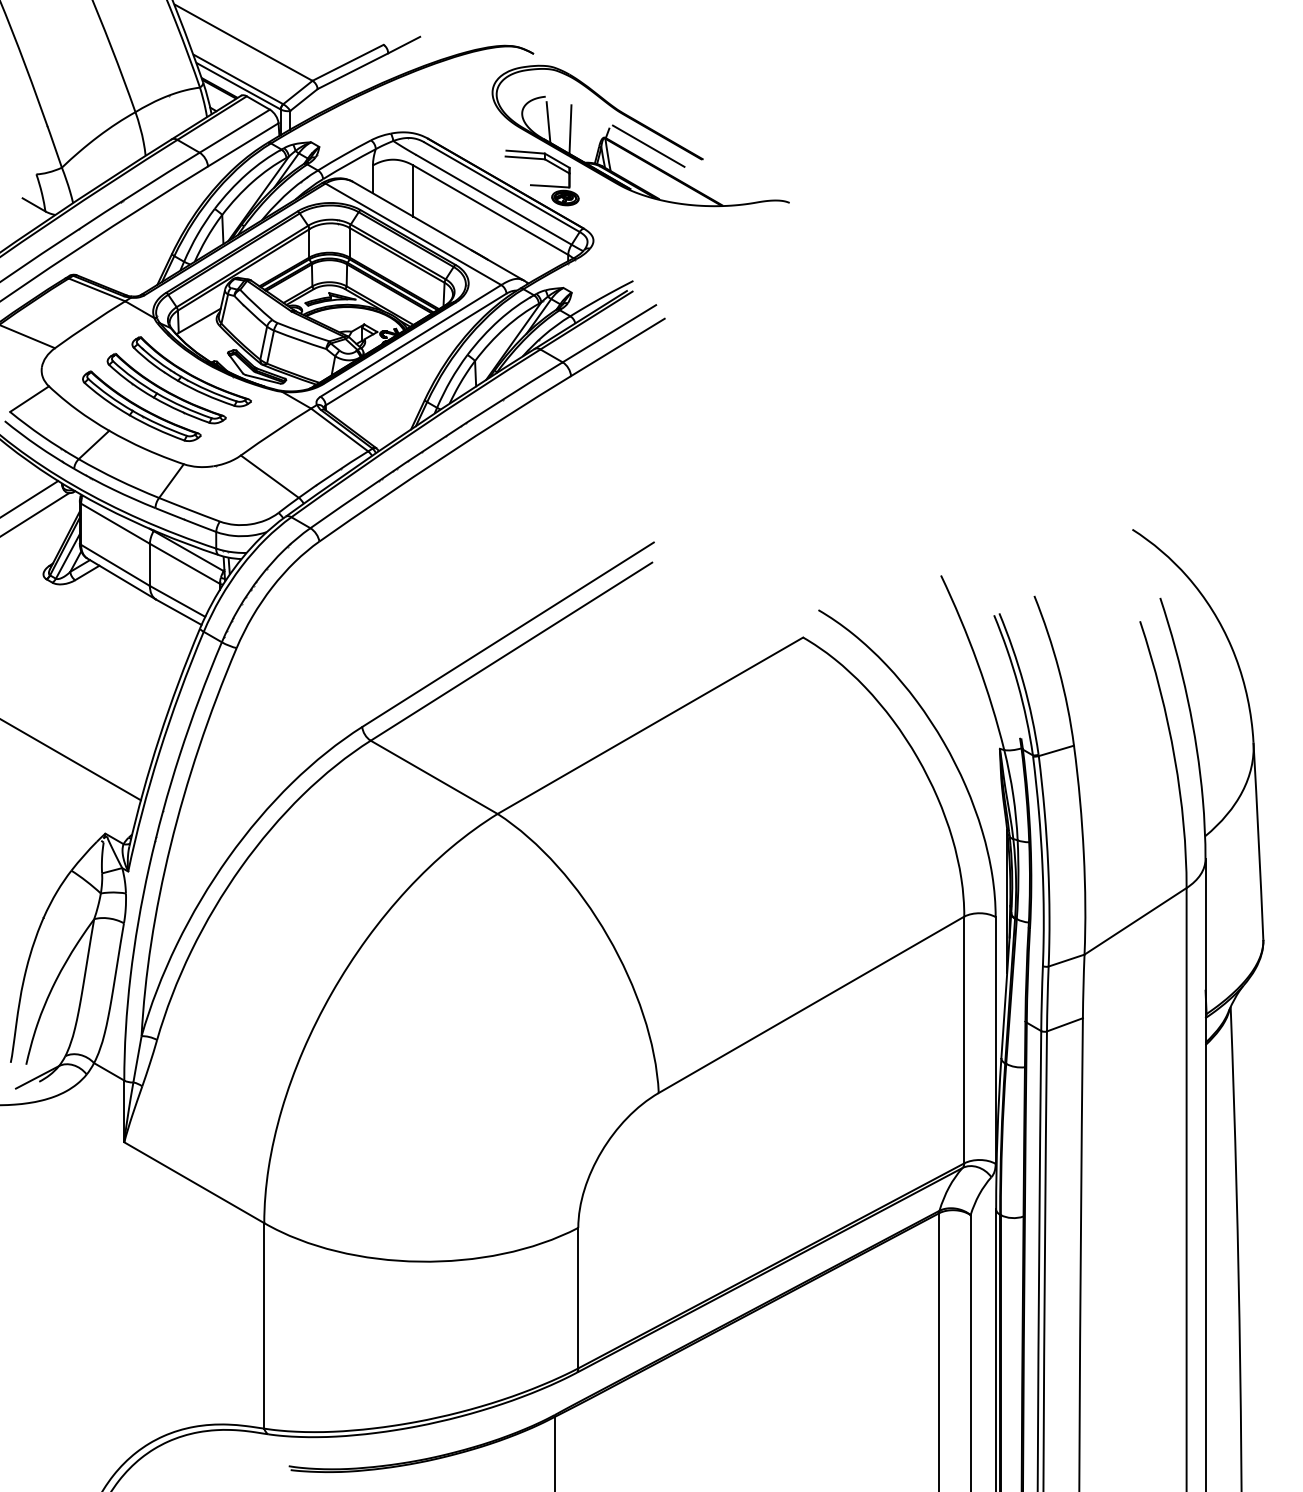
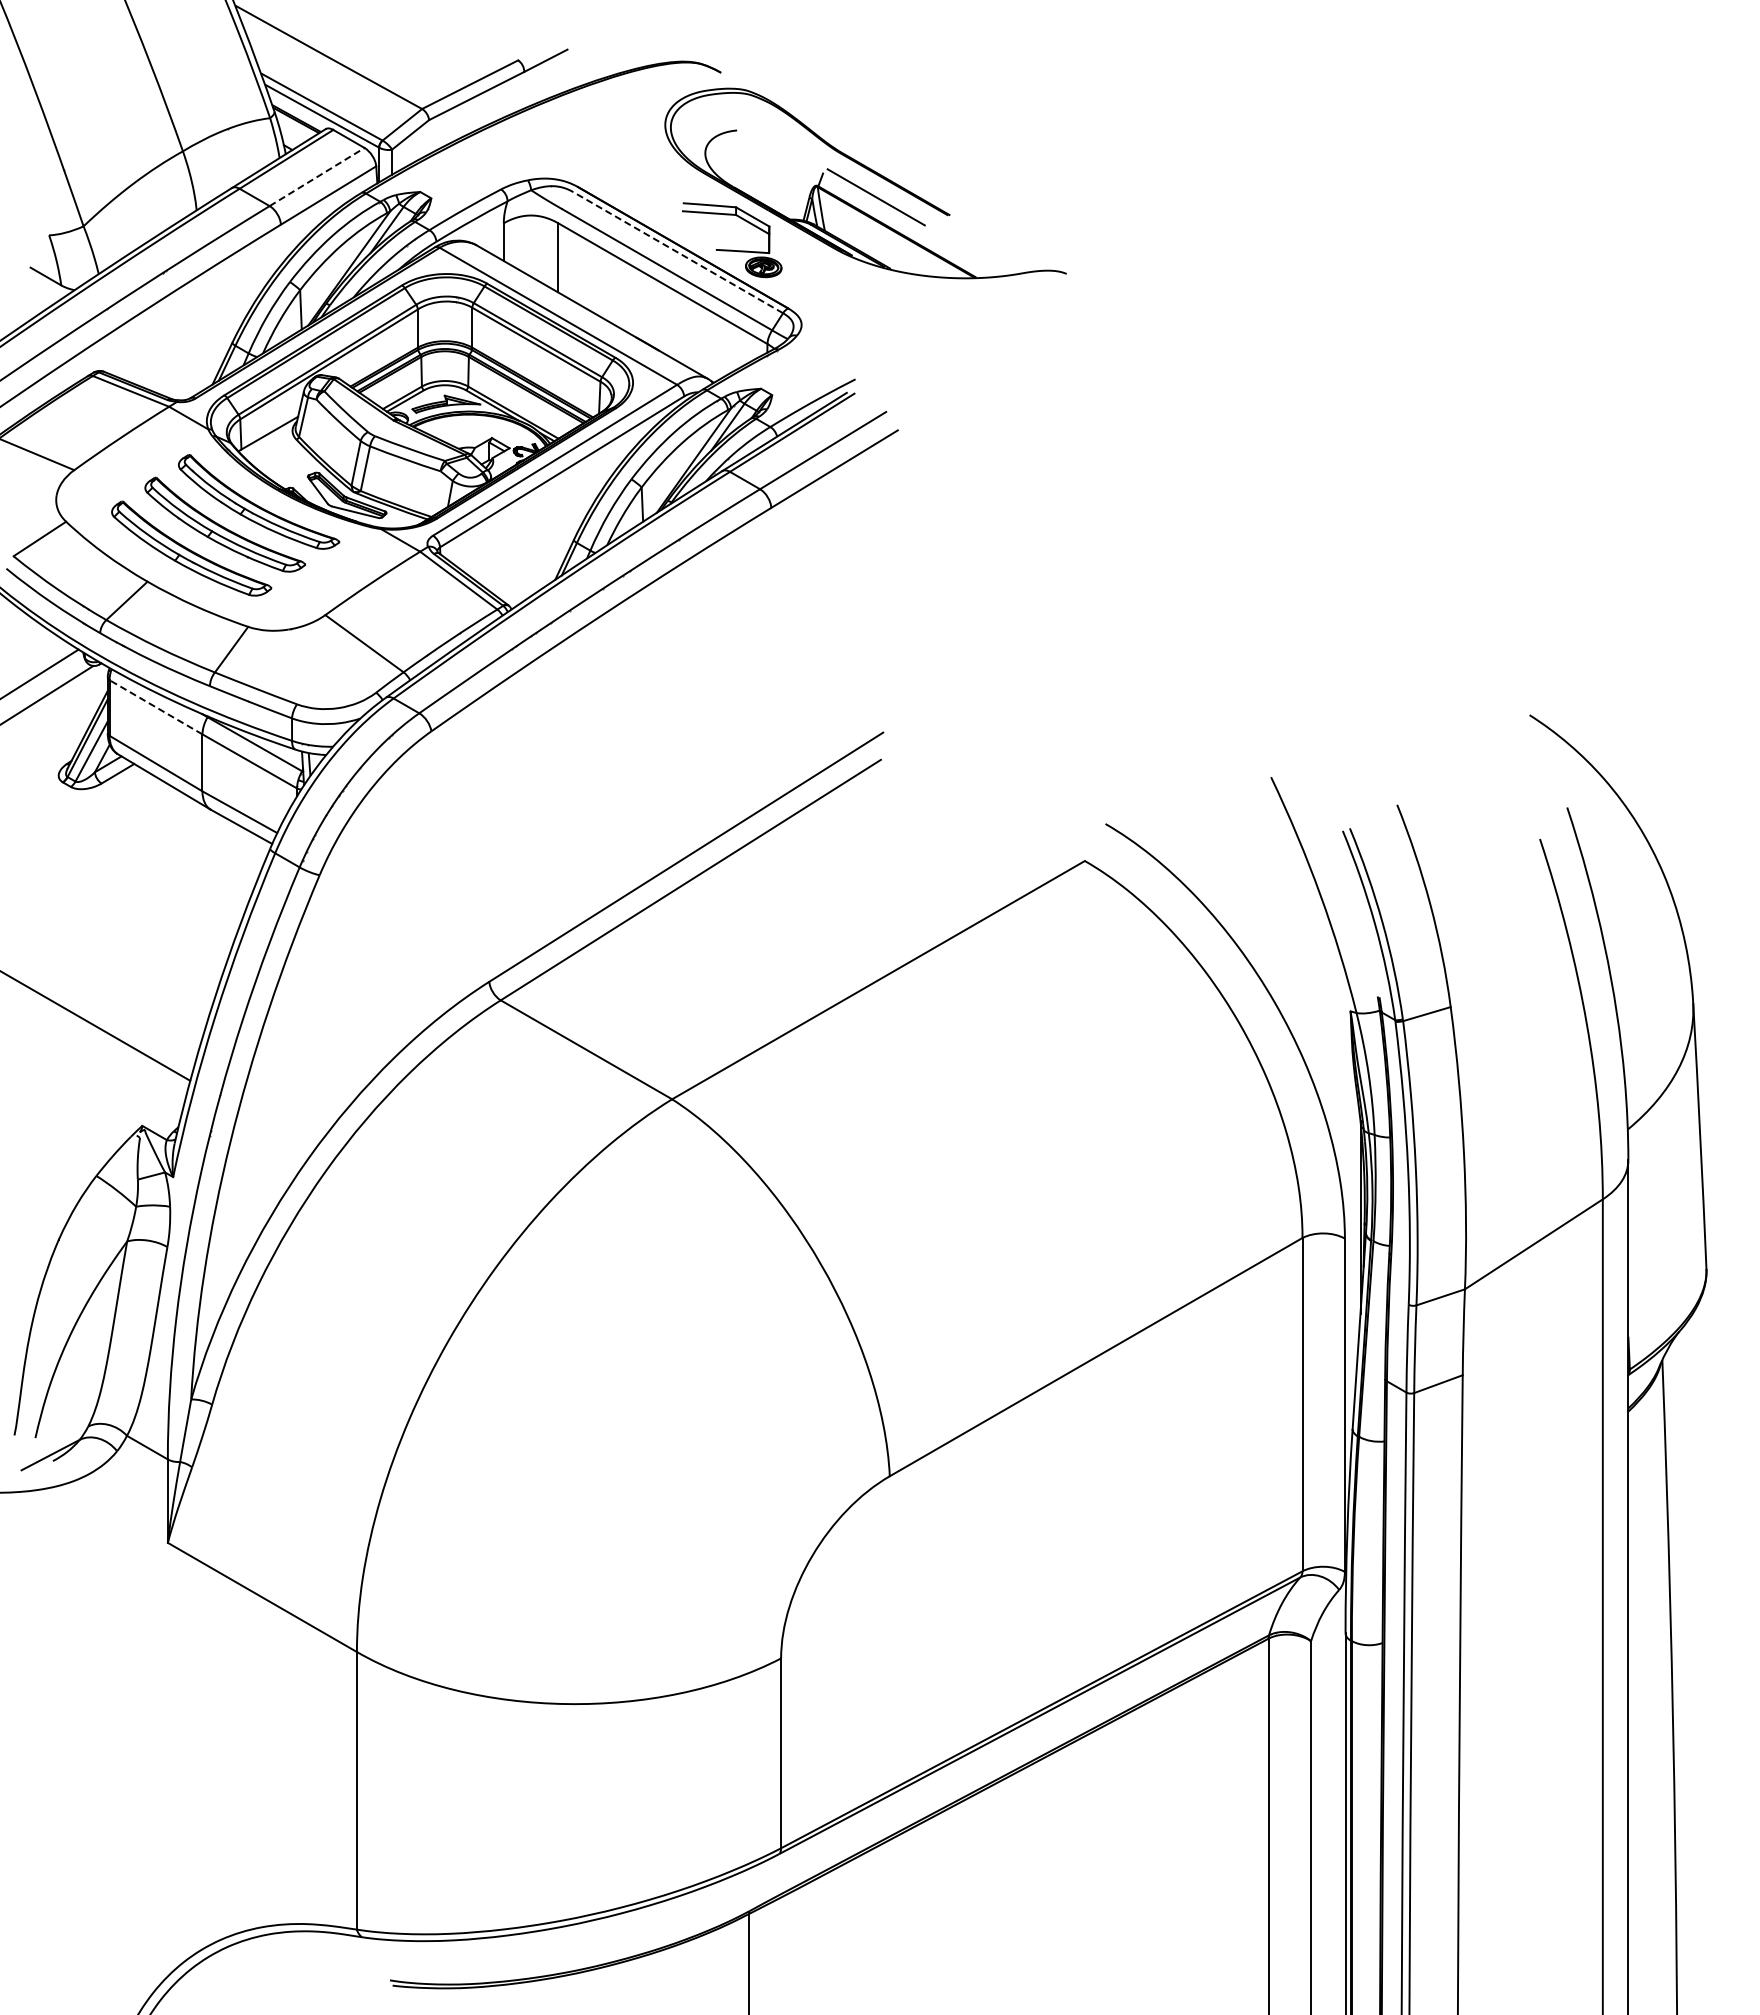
line: (548, 121) -> (740, 164), removed
line: (570, 129) -> (770, 174), removed
line: (235, 131) -> (317, 177), solid -> dashed
line: (501, 187) -> (677, 252), solid -> dashed
line: (115, 523) -> (156, 707), solid -> dashed

